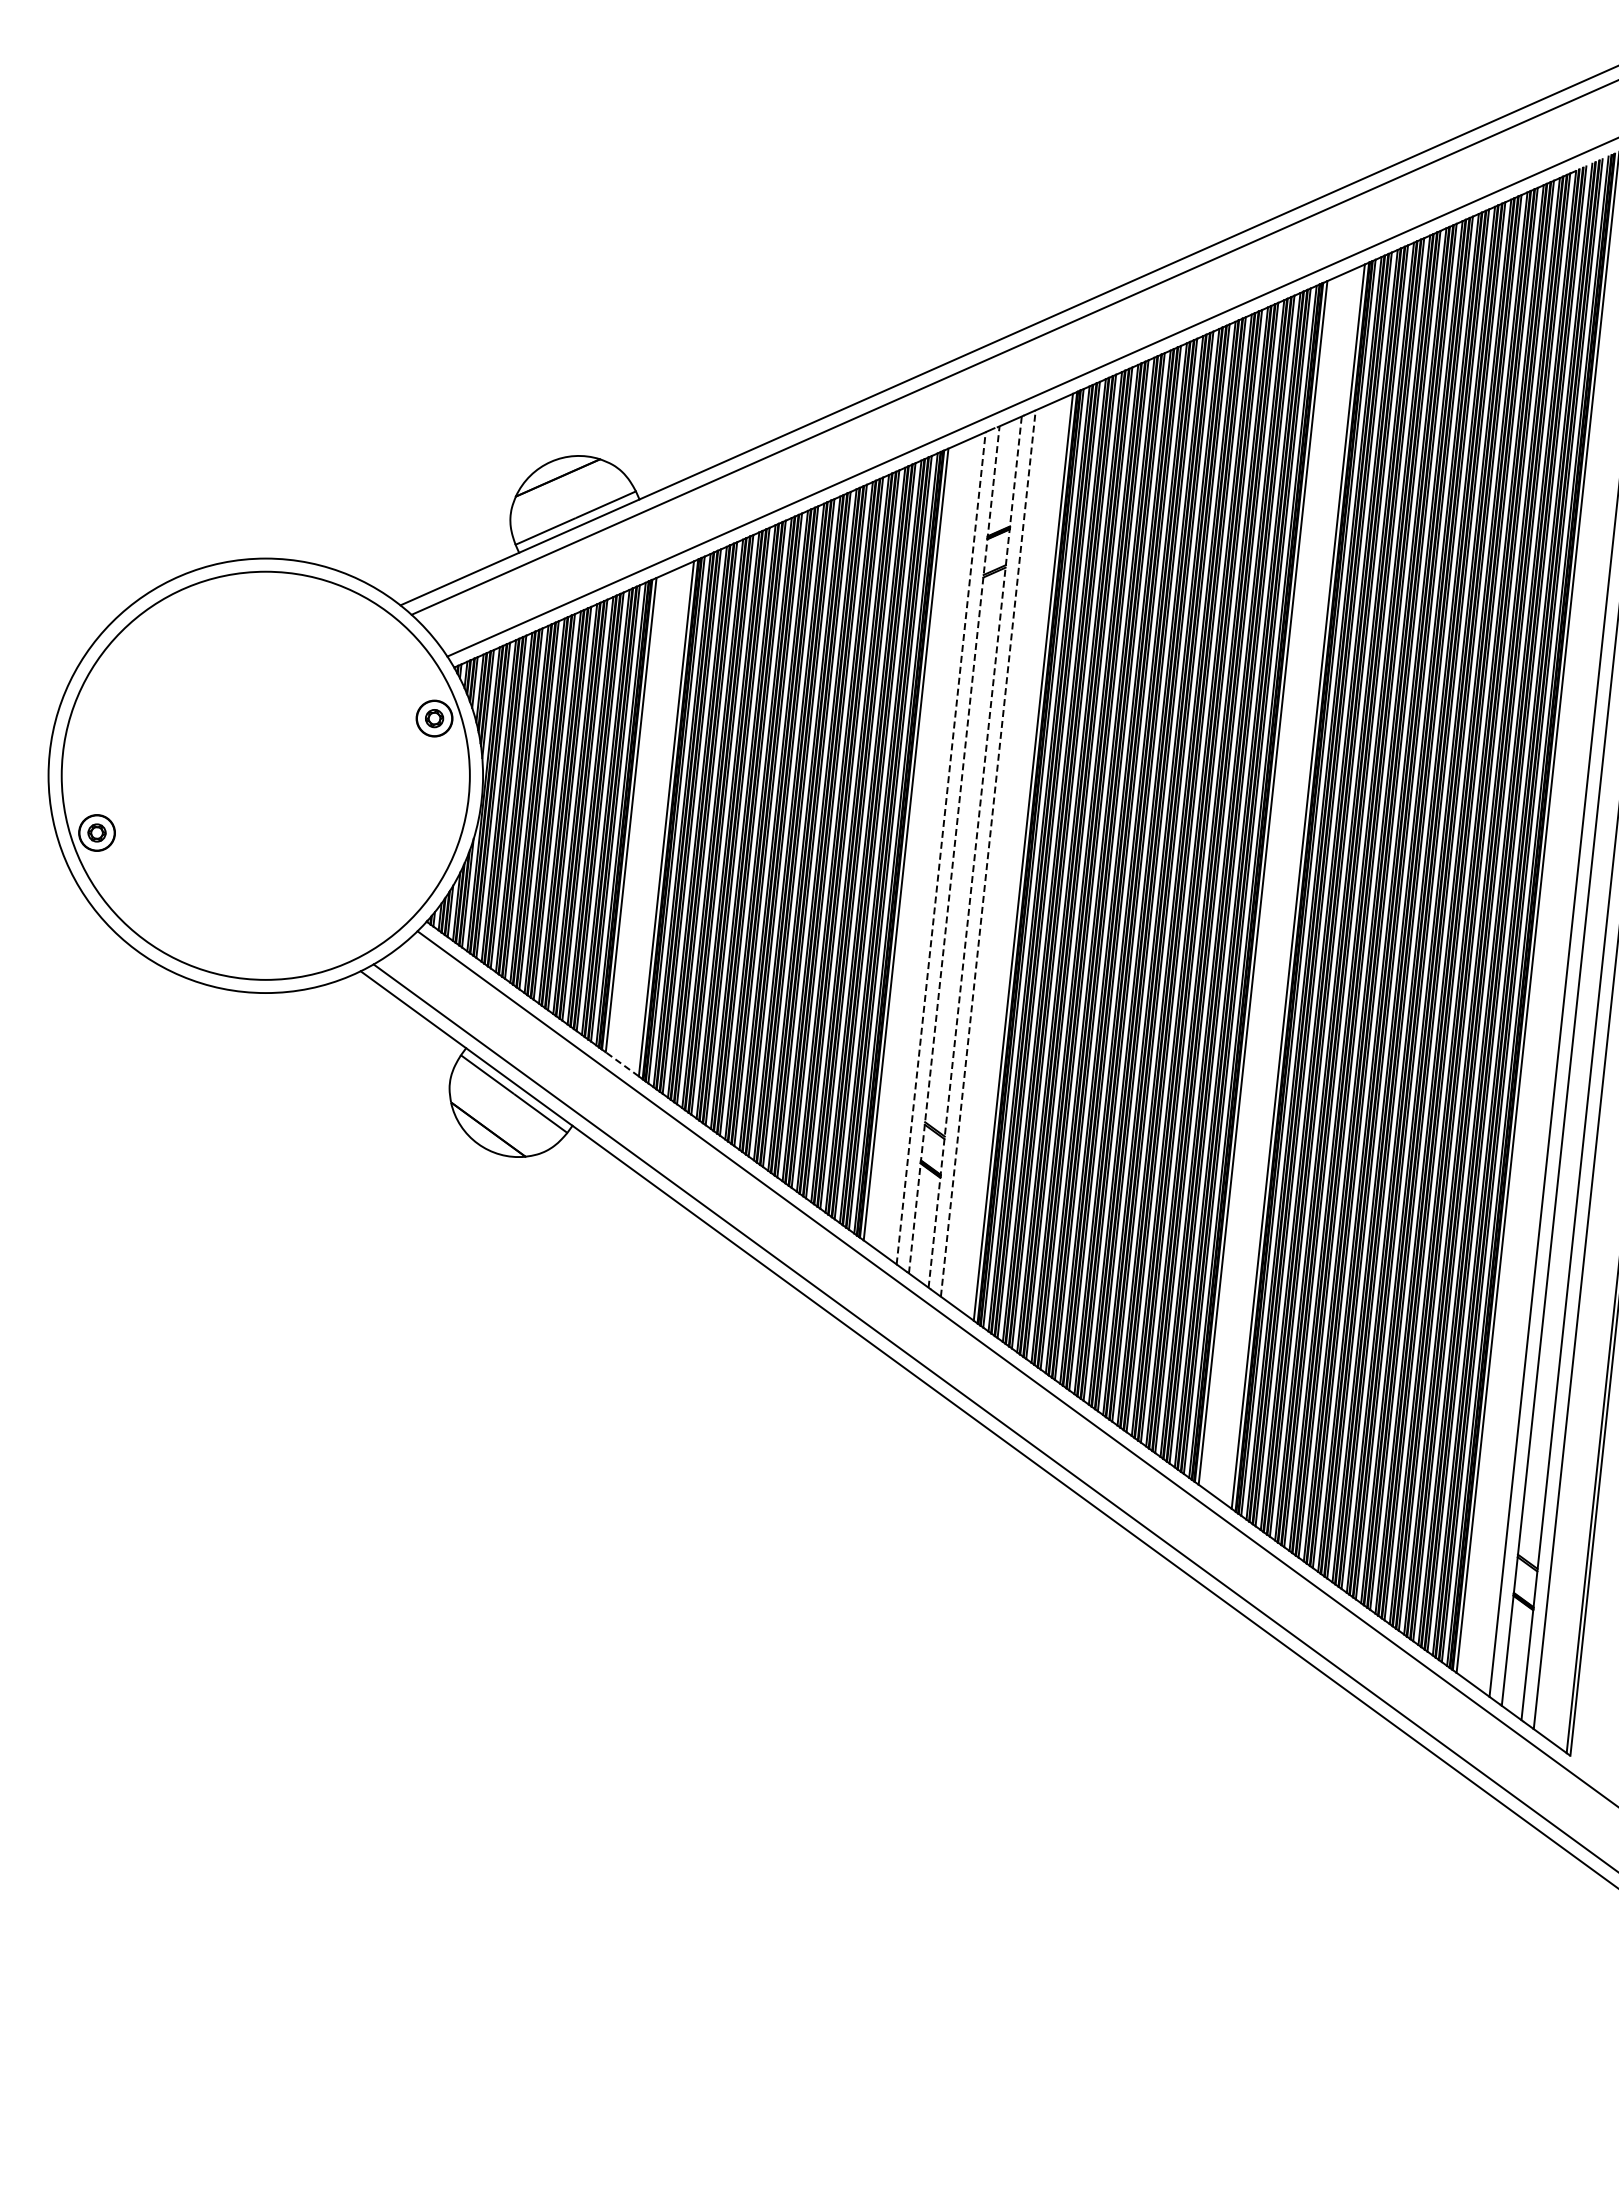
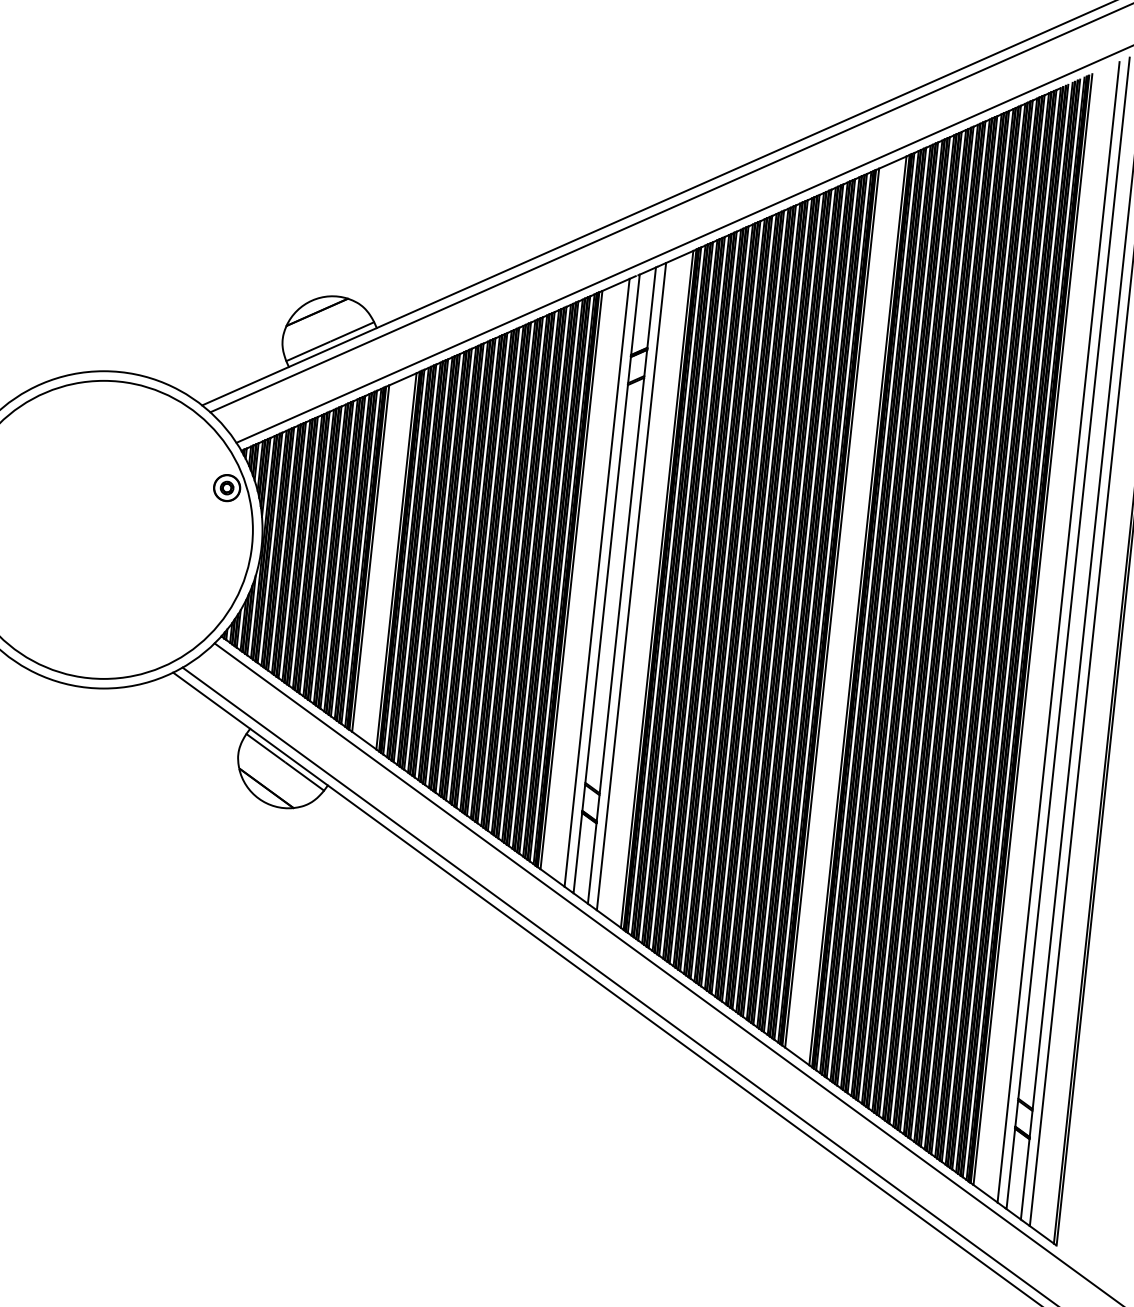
line: (941, 847) -> (597, 582), dashed -> solid
line: (954, 849) -> (606, 583), dashed -> solid
line: (975, 851) -> (622, 585), dashed -> solid
line: (988, 853) -> (631, 586), dashed -> solid
line: (621, 1064) -> (363, 740), dashed -> solid

